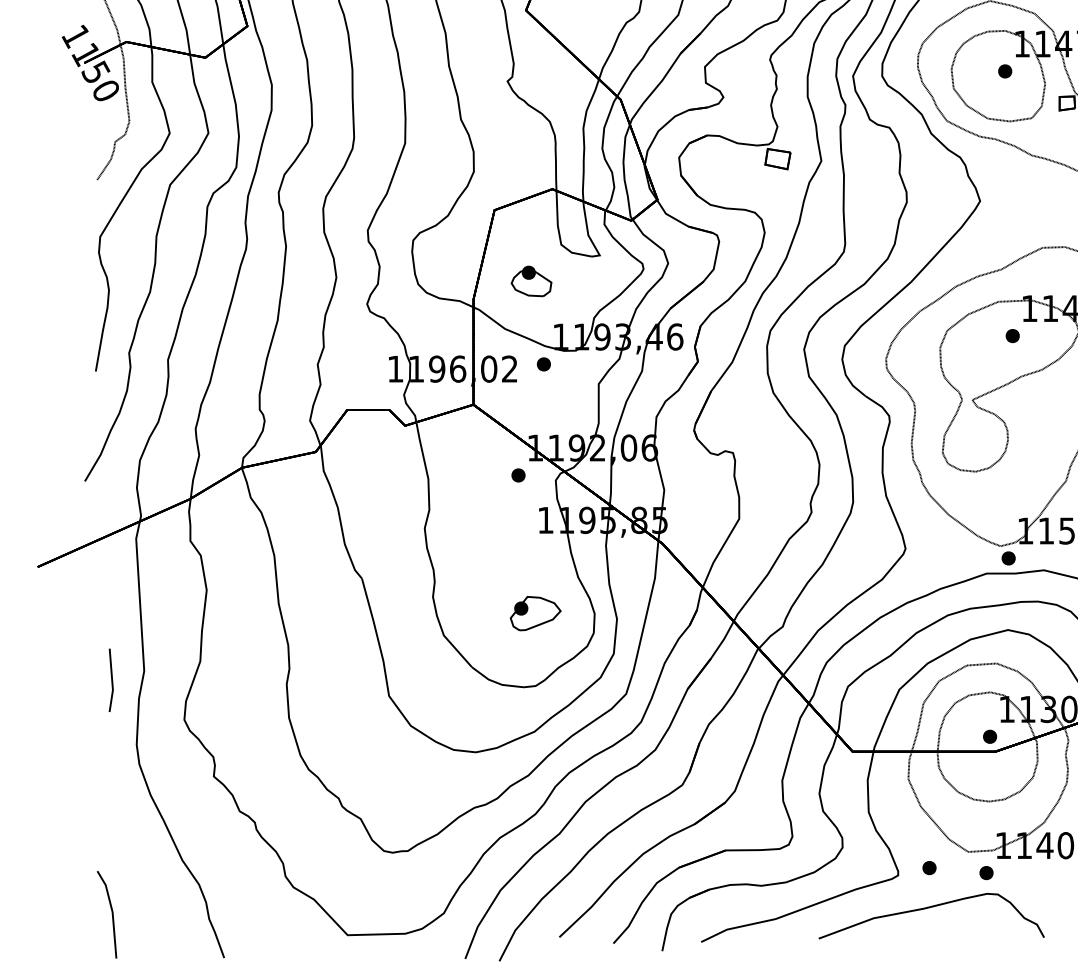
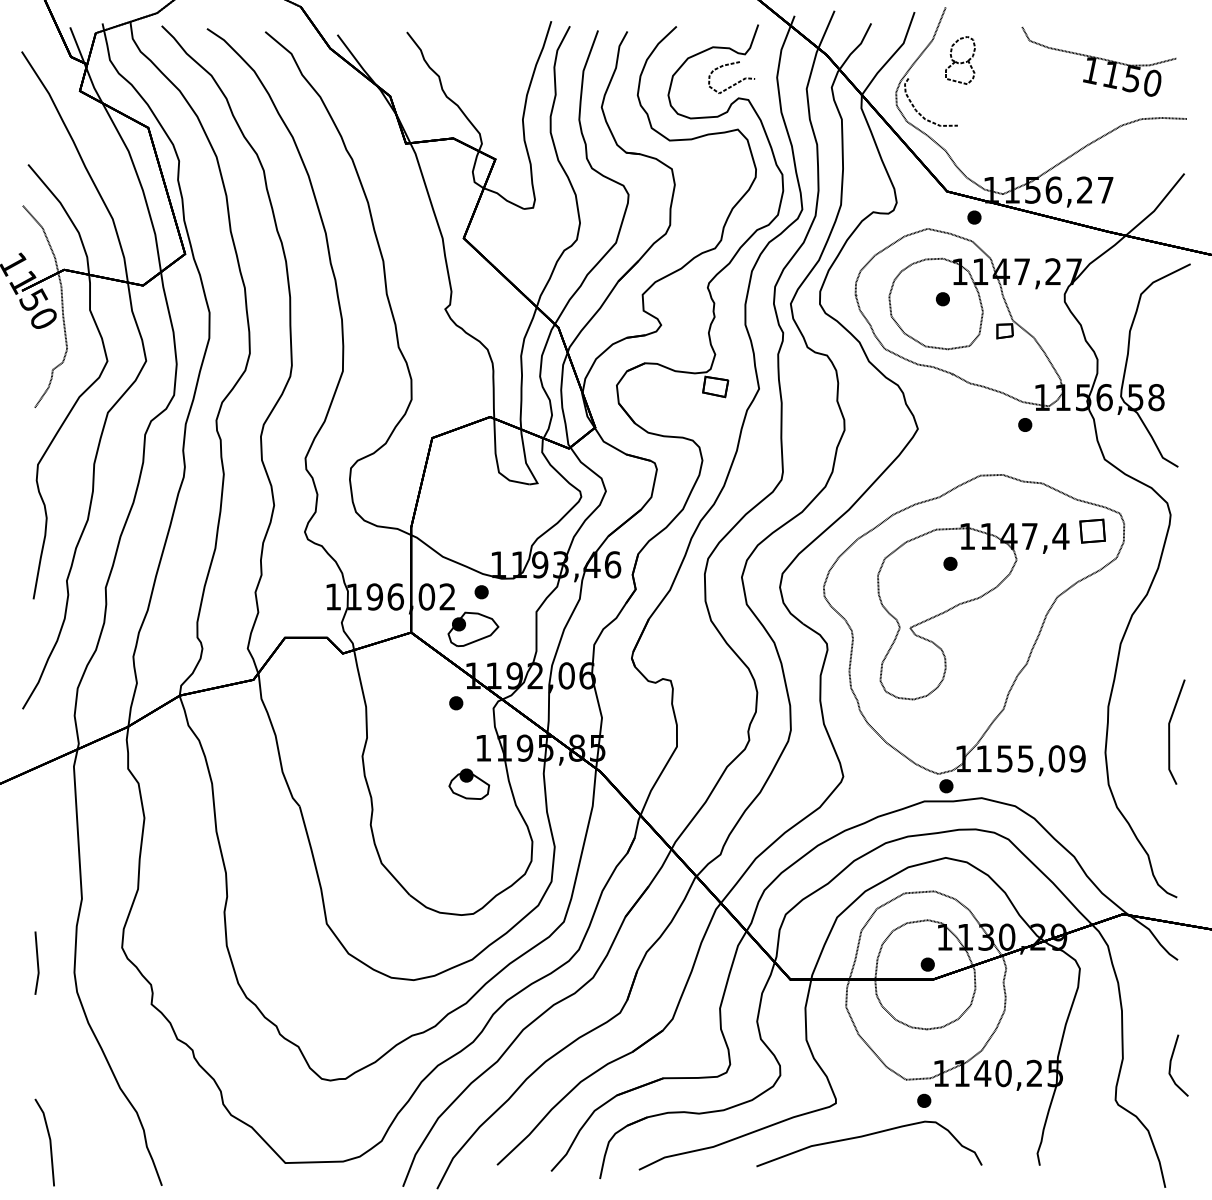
part: (531, 280) -> (469, 783), moved
part: (535, 612) -> (473, 628), moved
line: (110, 678) -> (36, 961), moved
part: (929, 867) -> (867, 1095), removed

